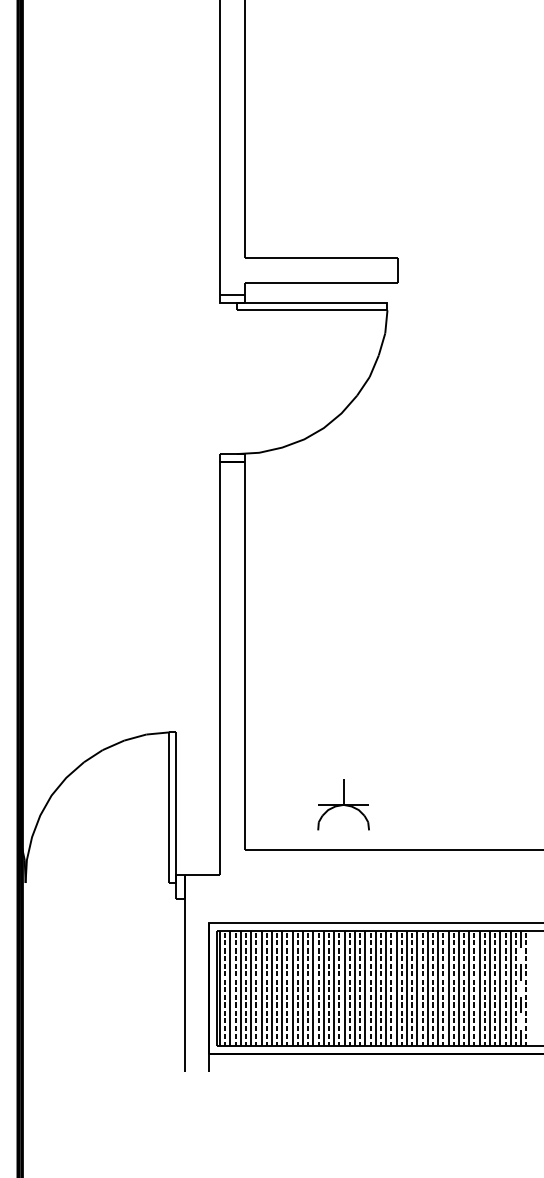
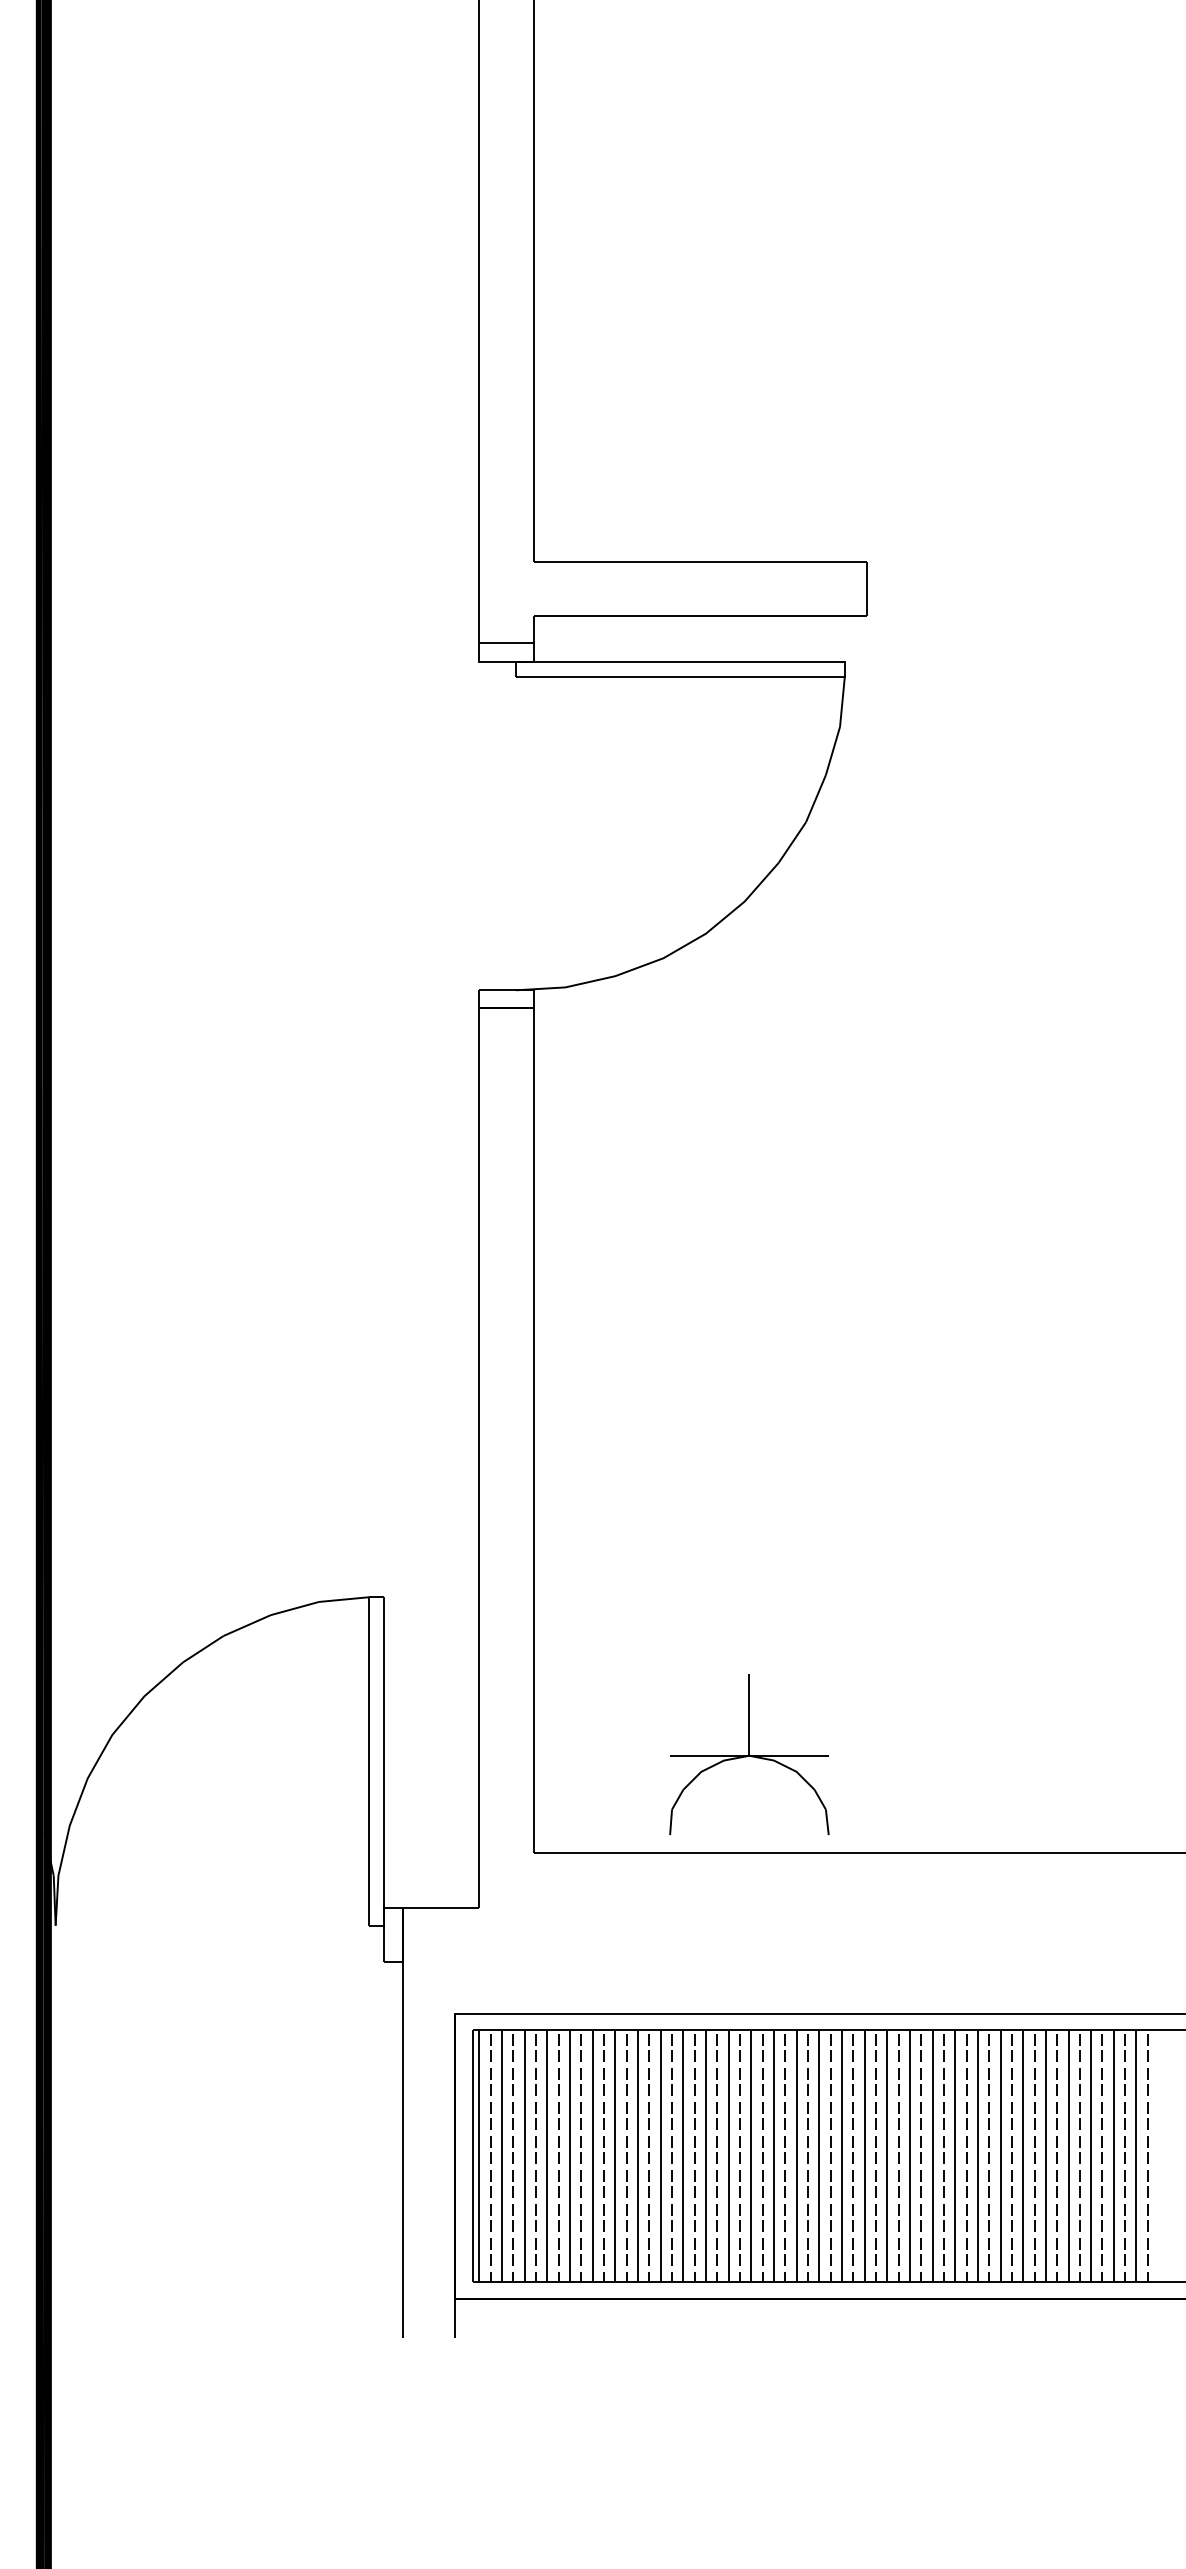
part: (343, 804) -> (748, 1754), size x1.43
line: (521, 988) -> (1137, 2155), dashed -> solid

